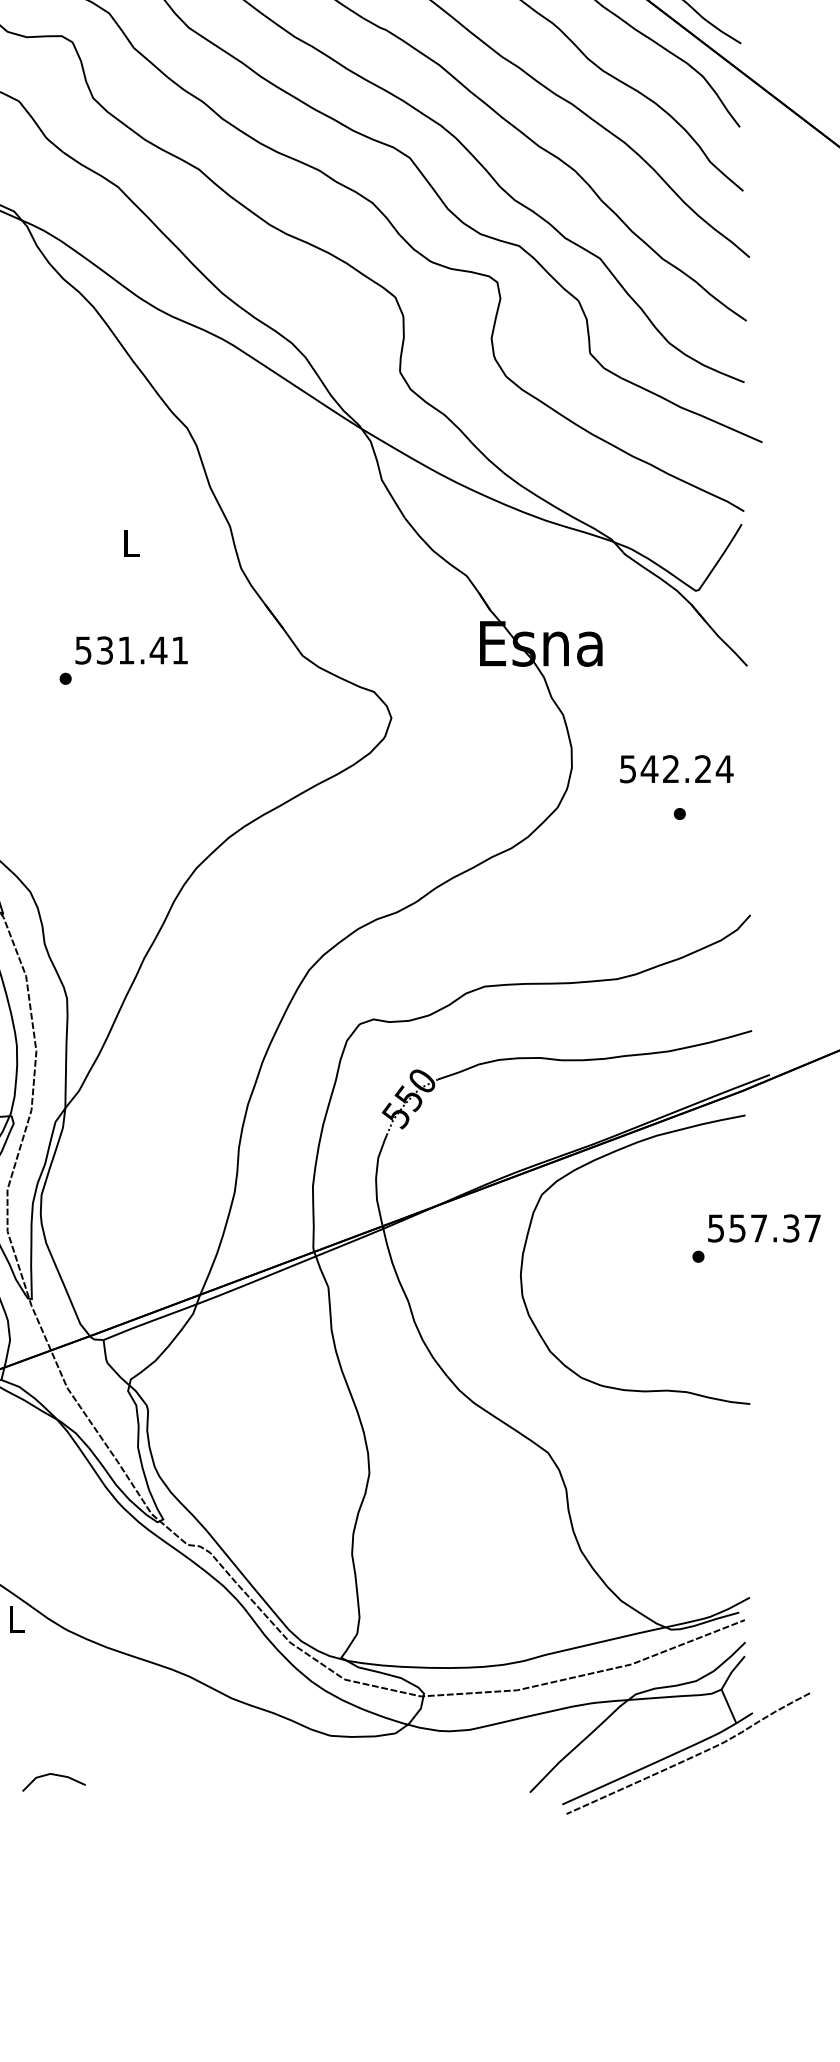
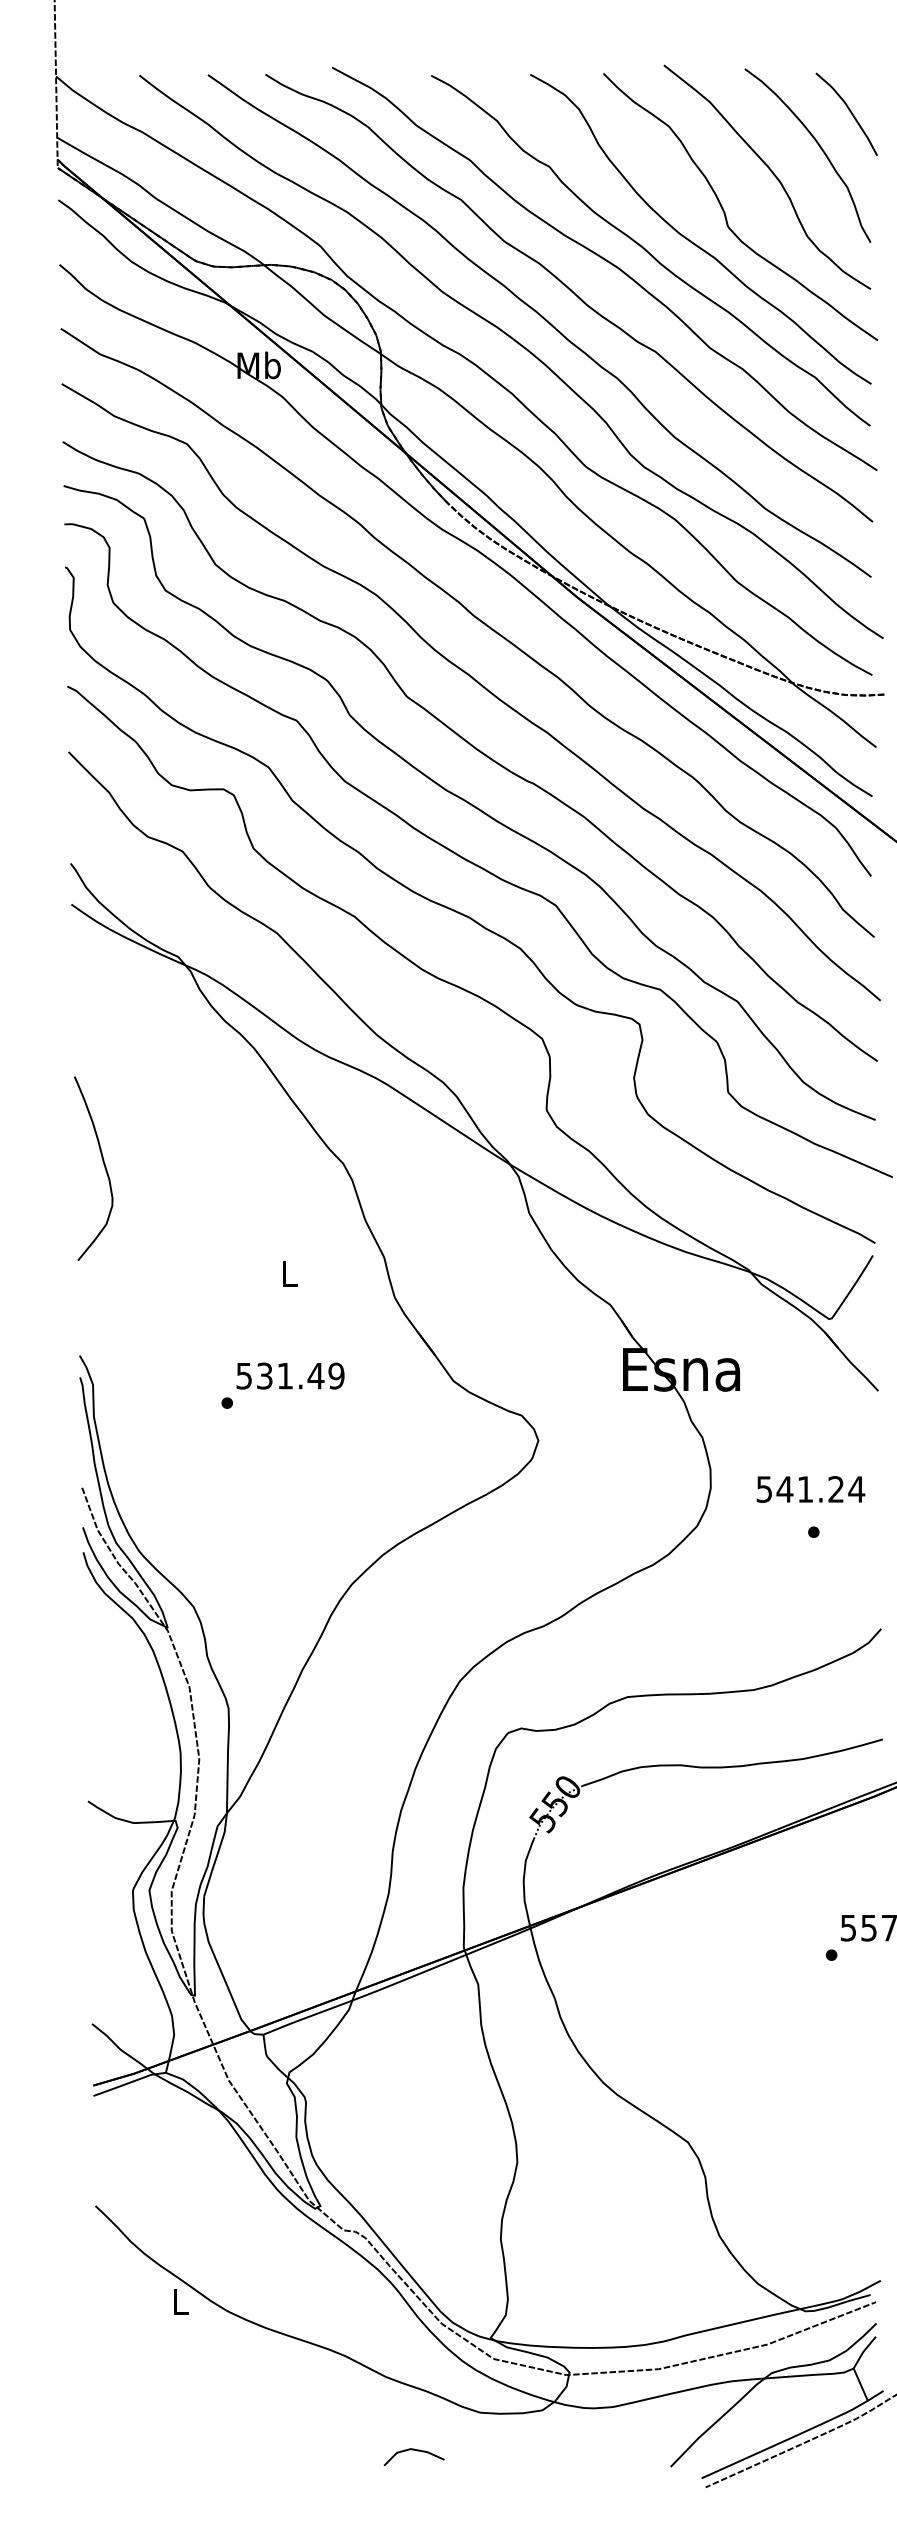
text: (180, 649) -> (336, 1375), 531.41 -> 531.49
text: (670, 769) -> (804, 1489), 542.24 -> 541.24
curve: (596, 1160) -> (734, 1863), removed
line: (53, 1775) -> (413, 2450), moved

